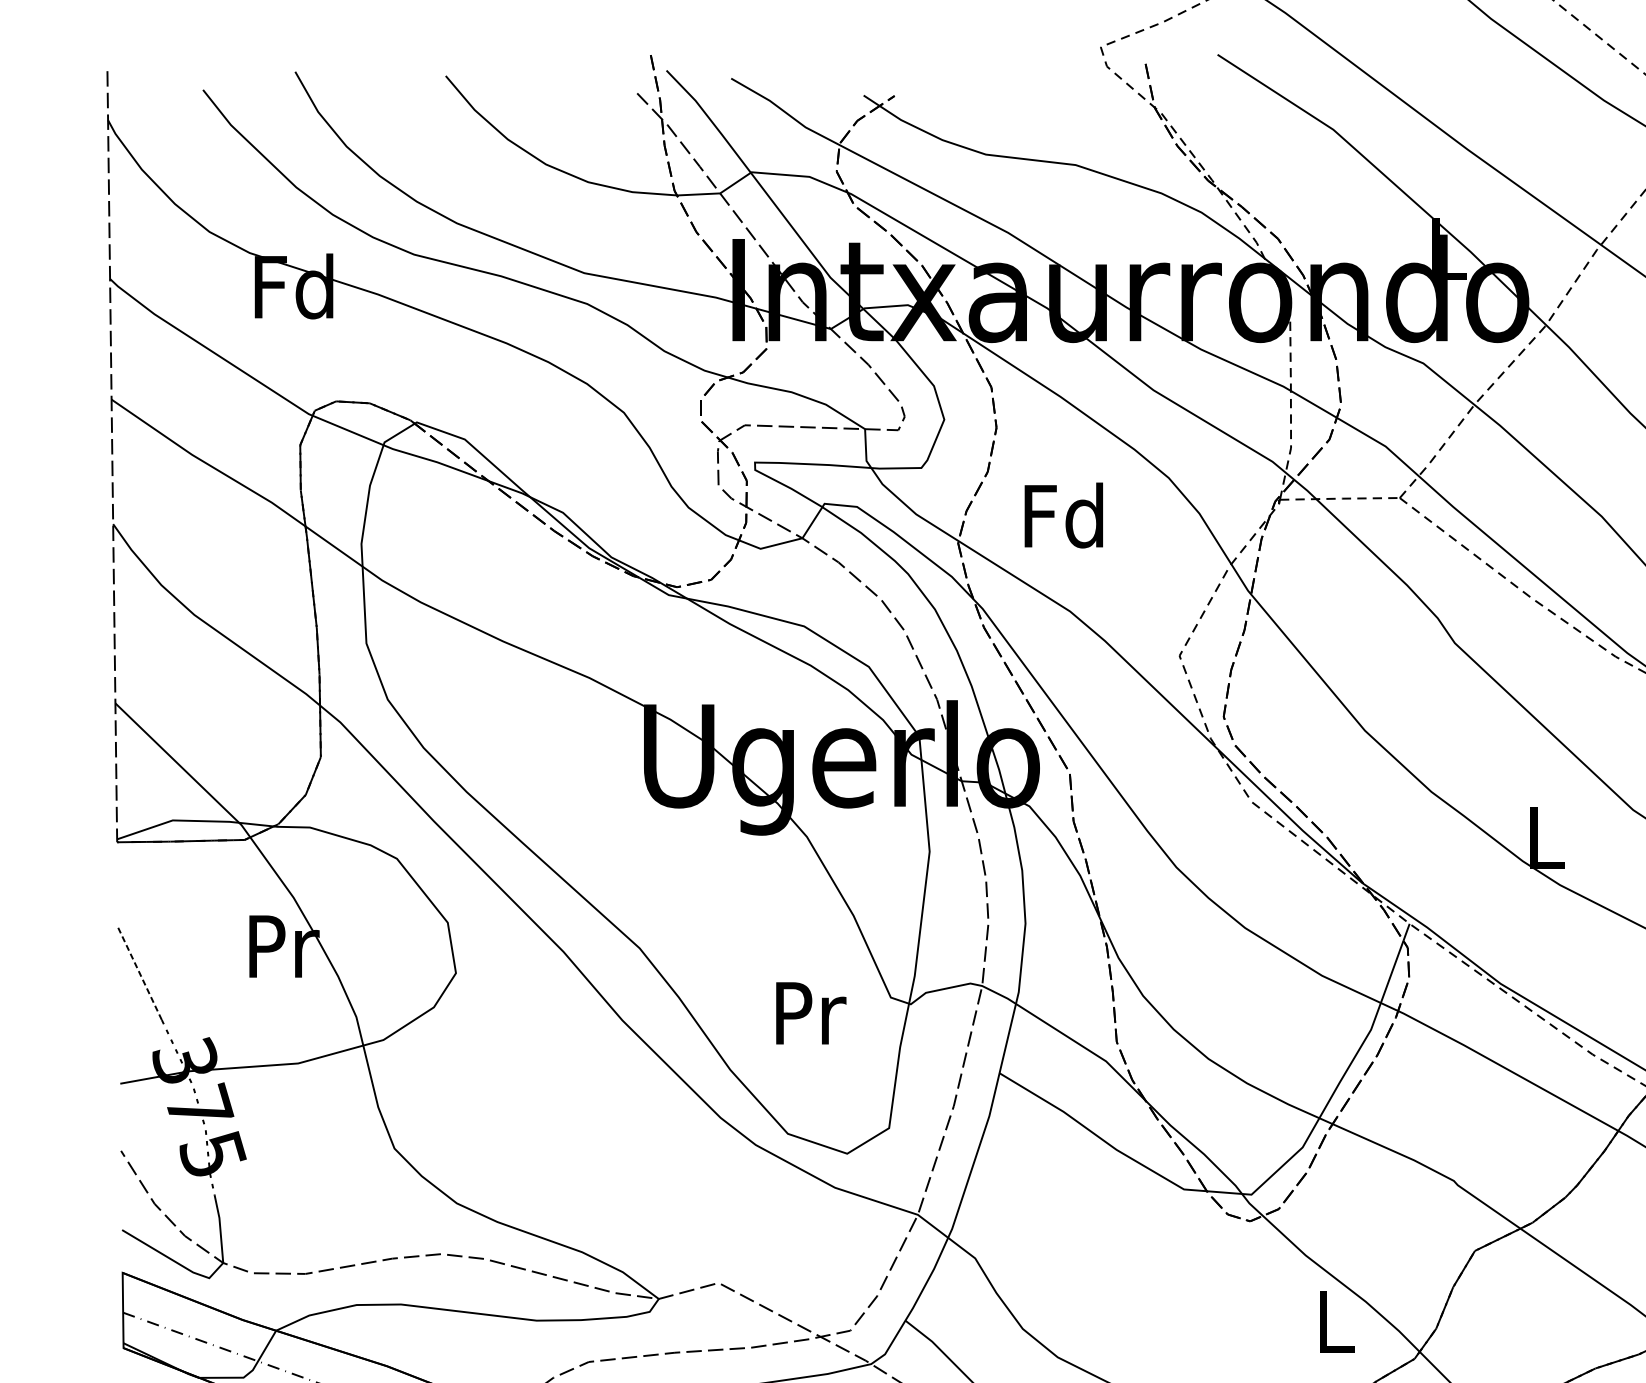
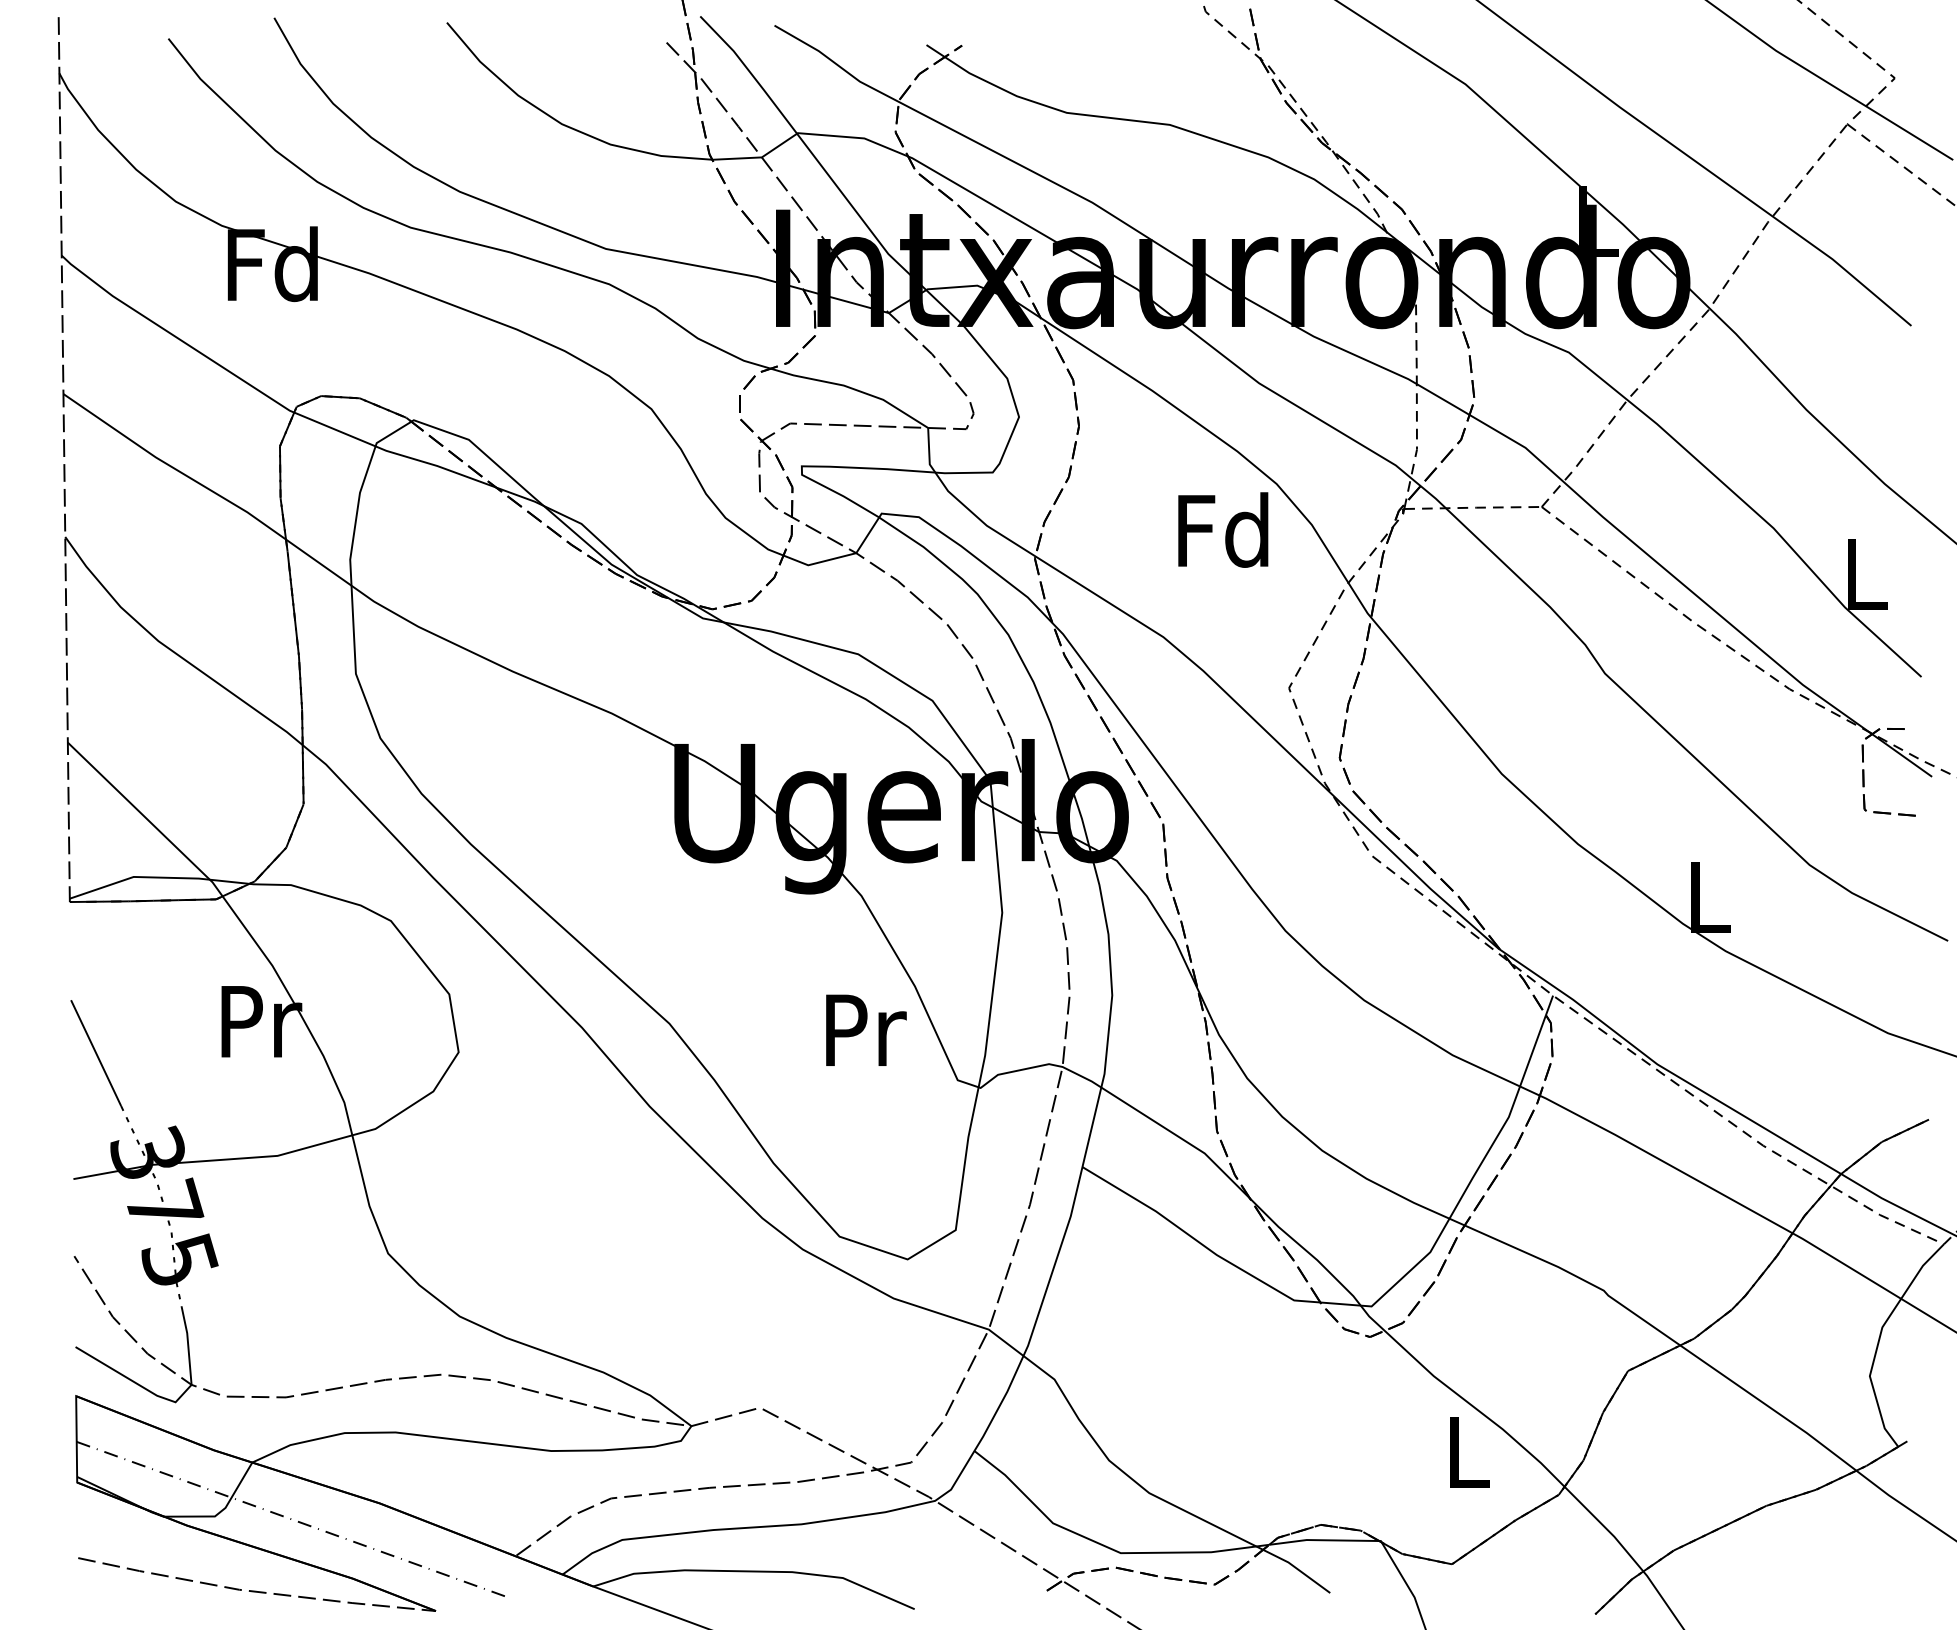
text: (1064, 515) -> (1223, 529), moved
line: (140, 974) -> (96, 1053), dashed -> solid
text: (811, 1012) -> (866, 1029), moved

